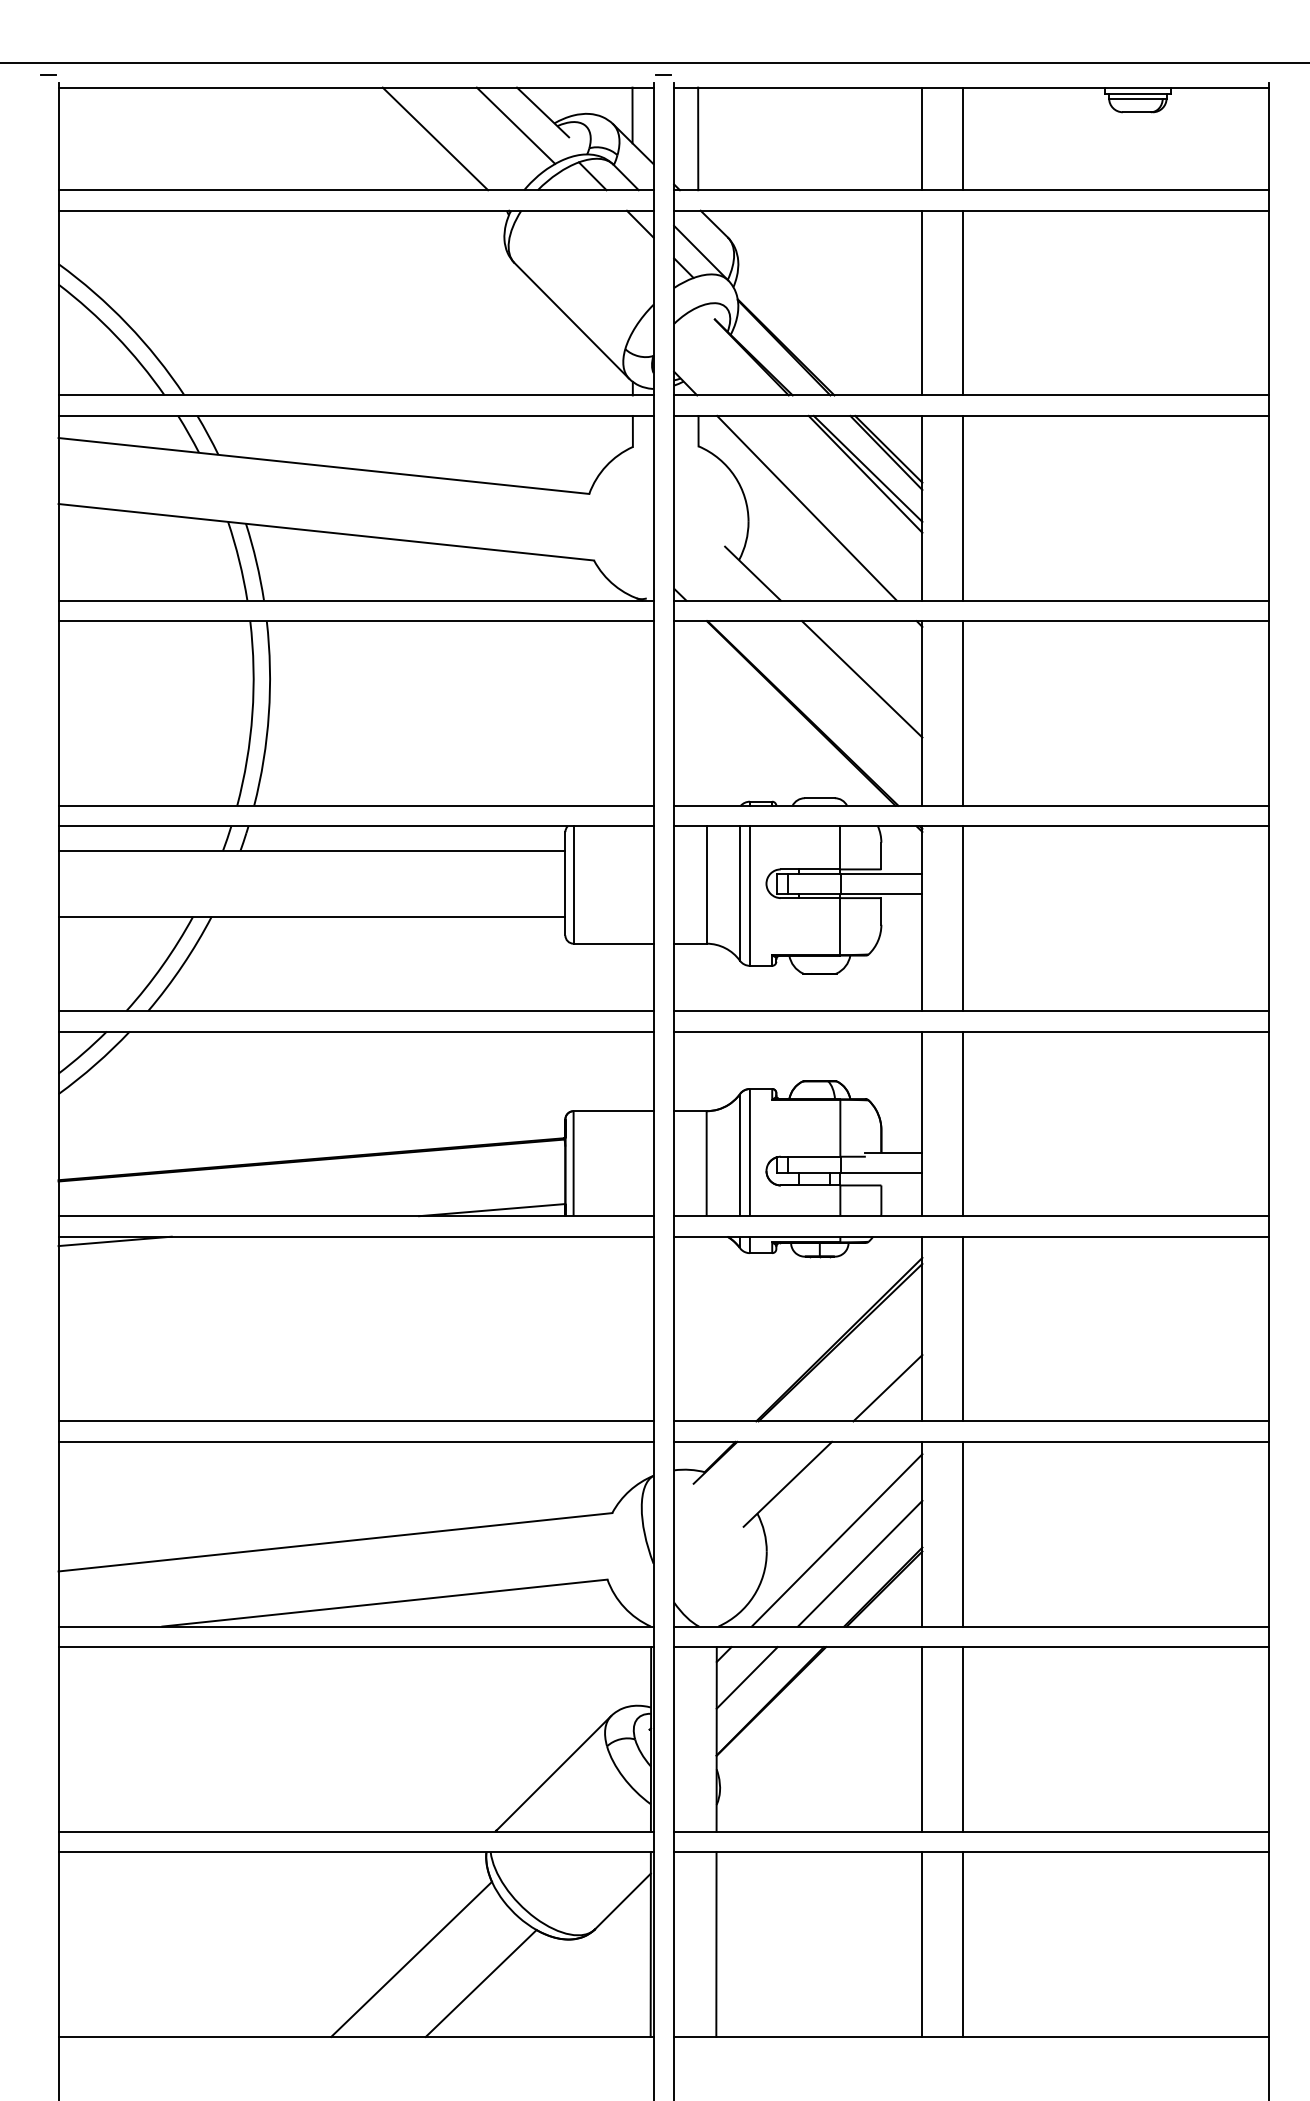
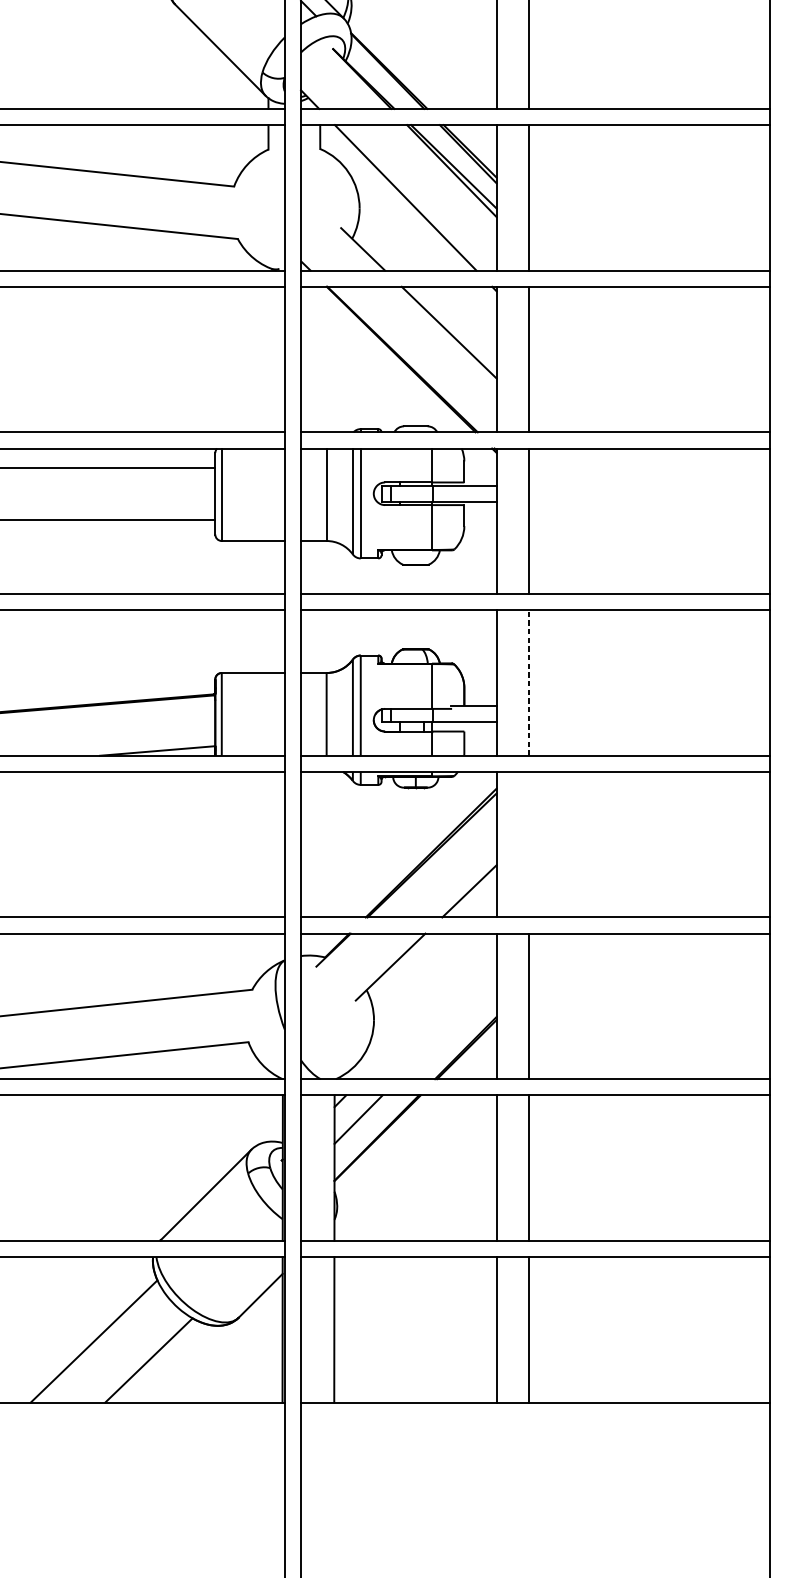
line: (963, 1123) -> (529, 682), solid -> dashed
line: (963, 1328) -> (529, 844), removed
line: (836, 1540) -> (428, 1011), removed
line: (860, 1563) -> (447, 1029), removed

